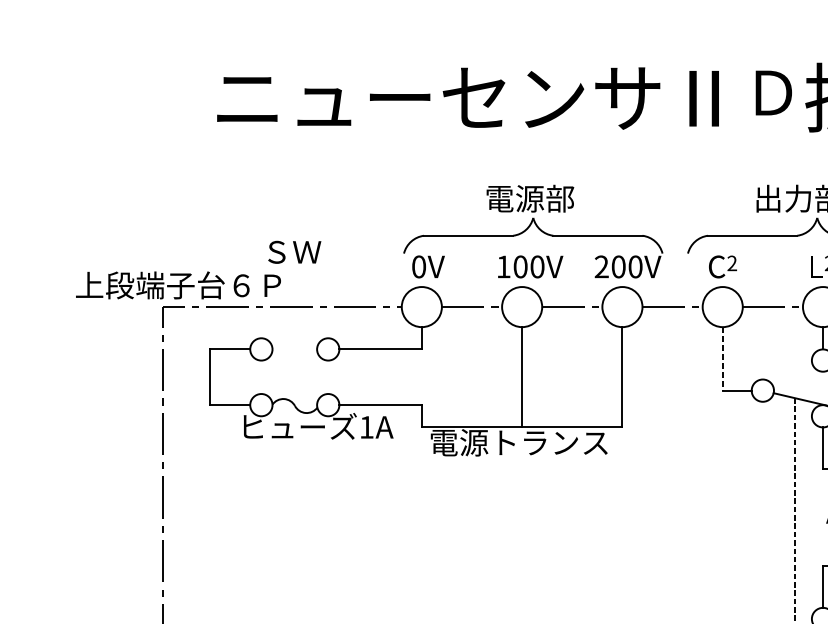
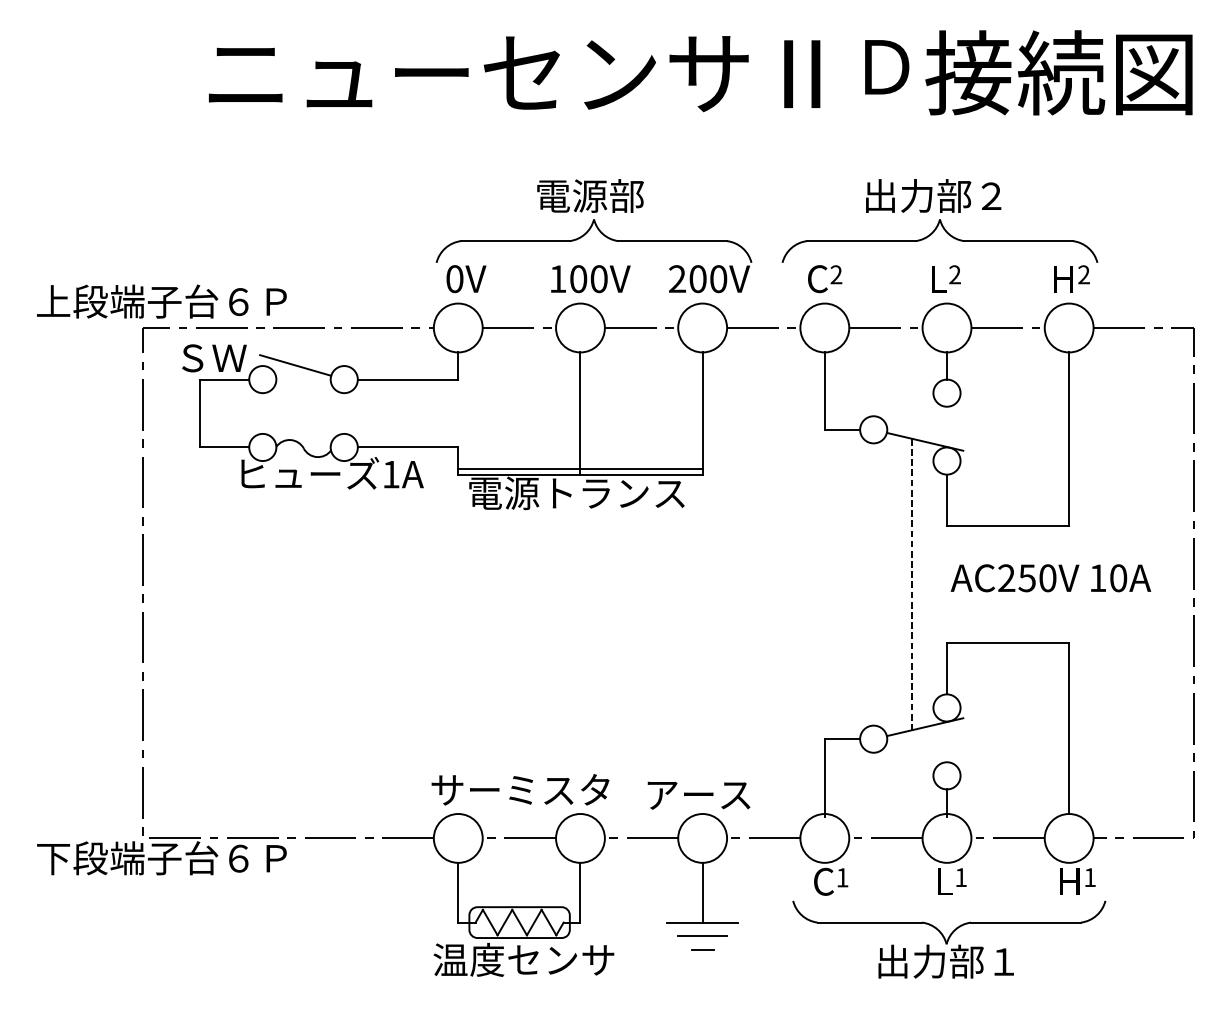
text: (294, 252) -> (214, 358), moved
line: (288, 337) -> (295, 365), added
line: (722, 359) -> (824, 391), dashed -> solid
line: (522, 423) -> (580, 469), added

